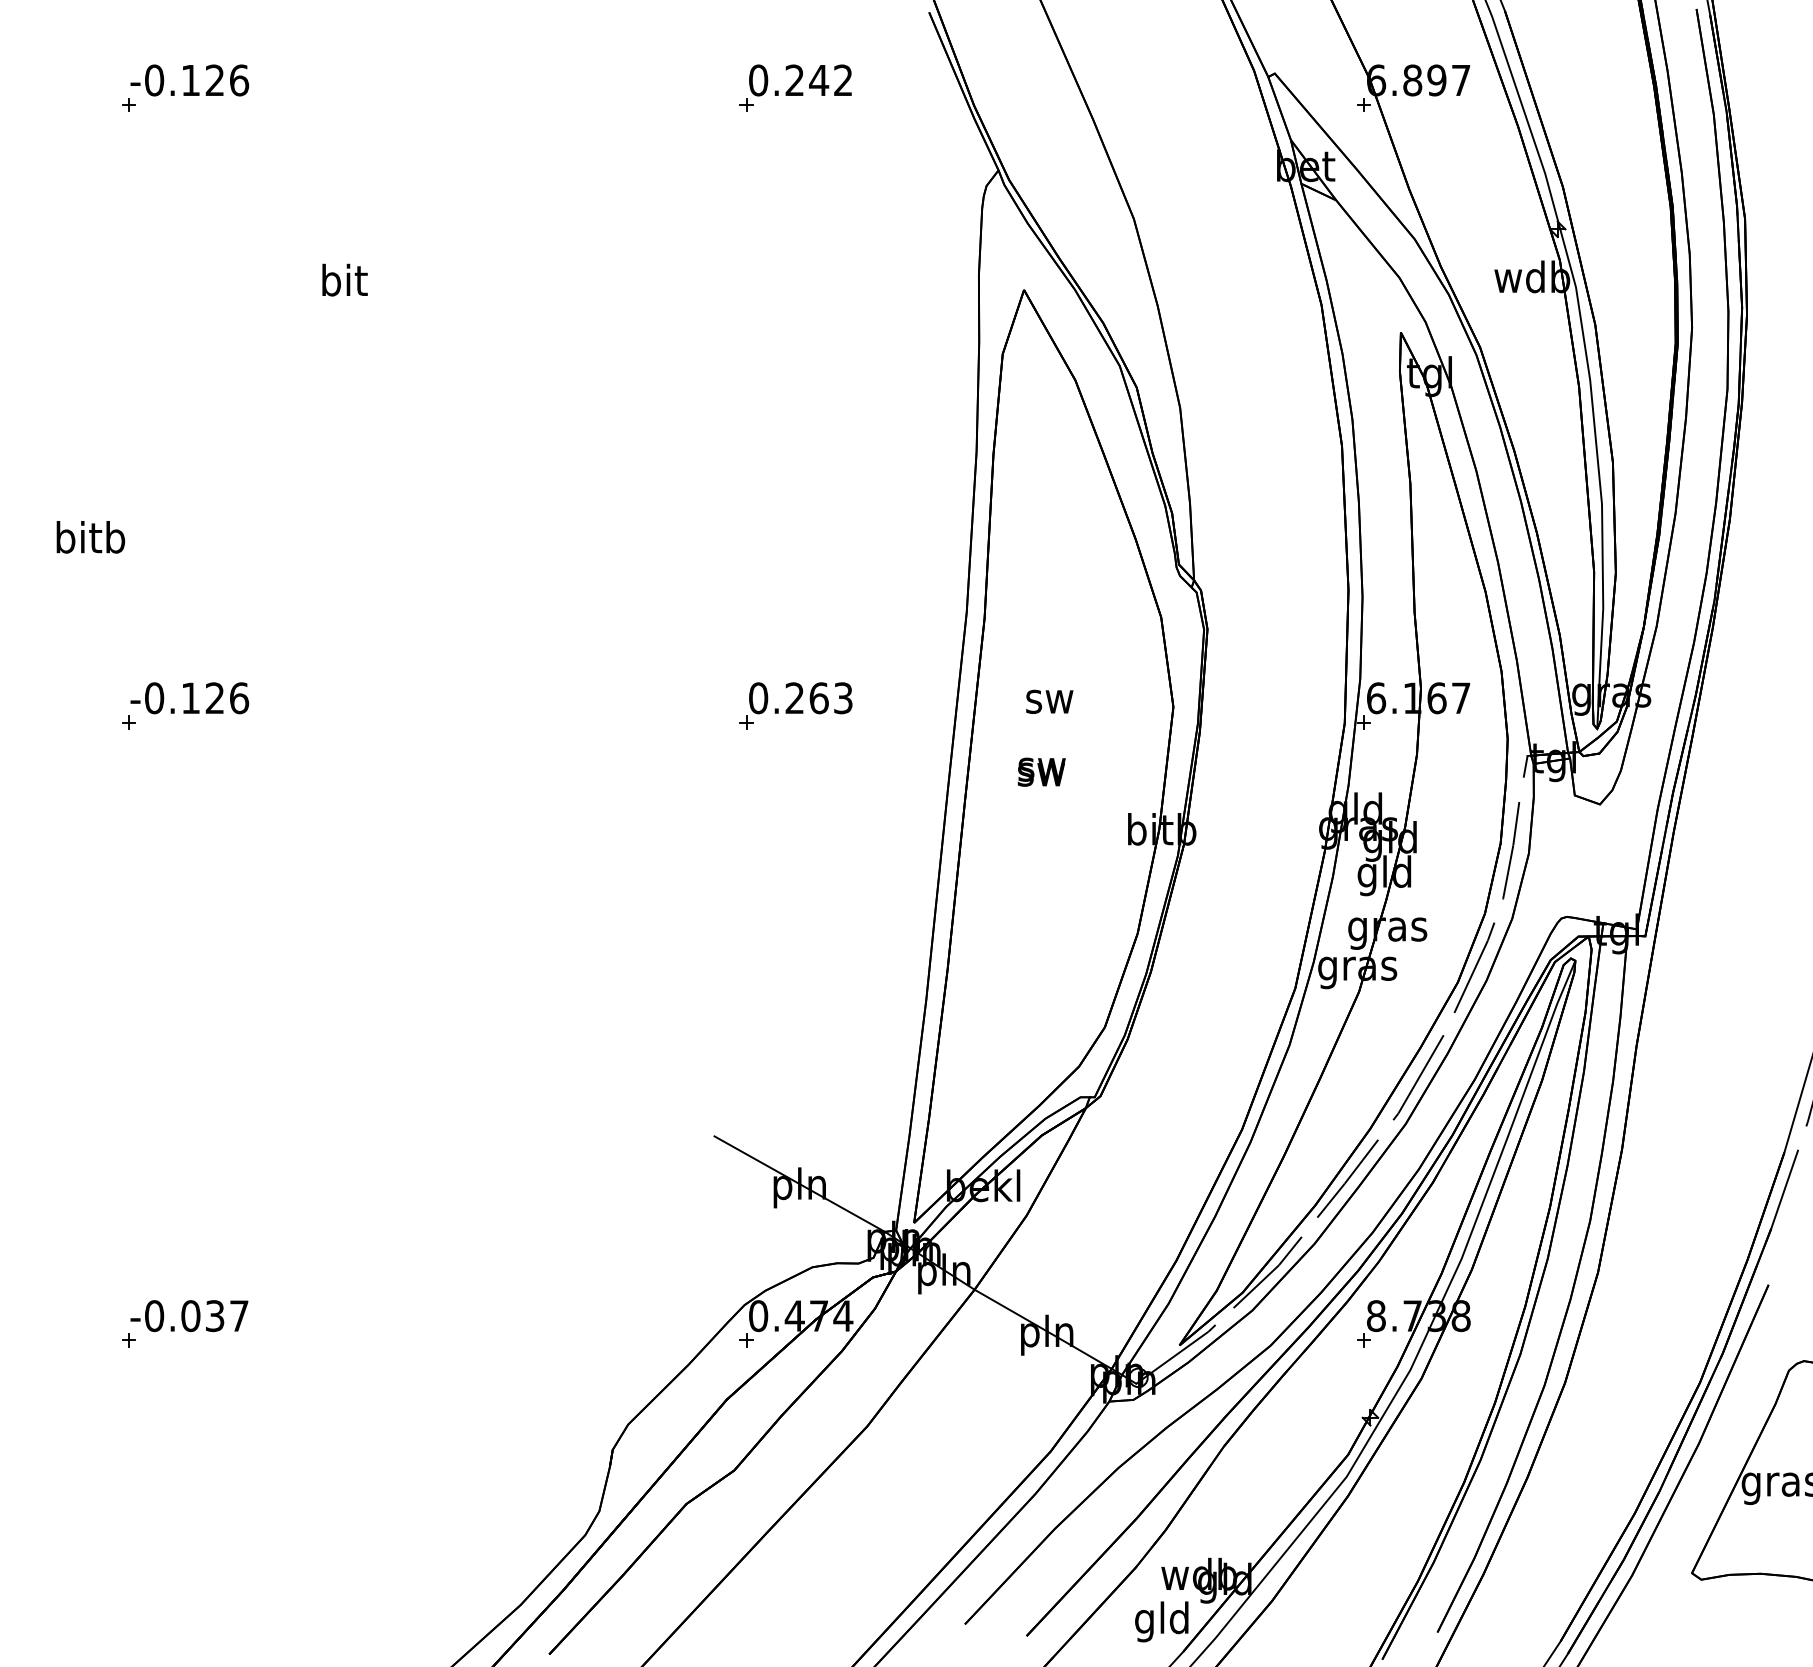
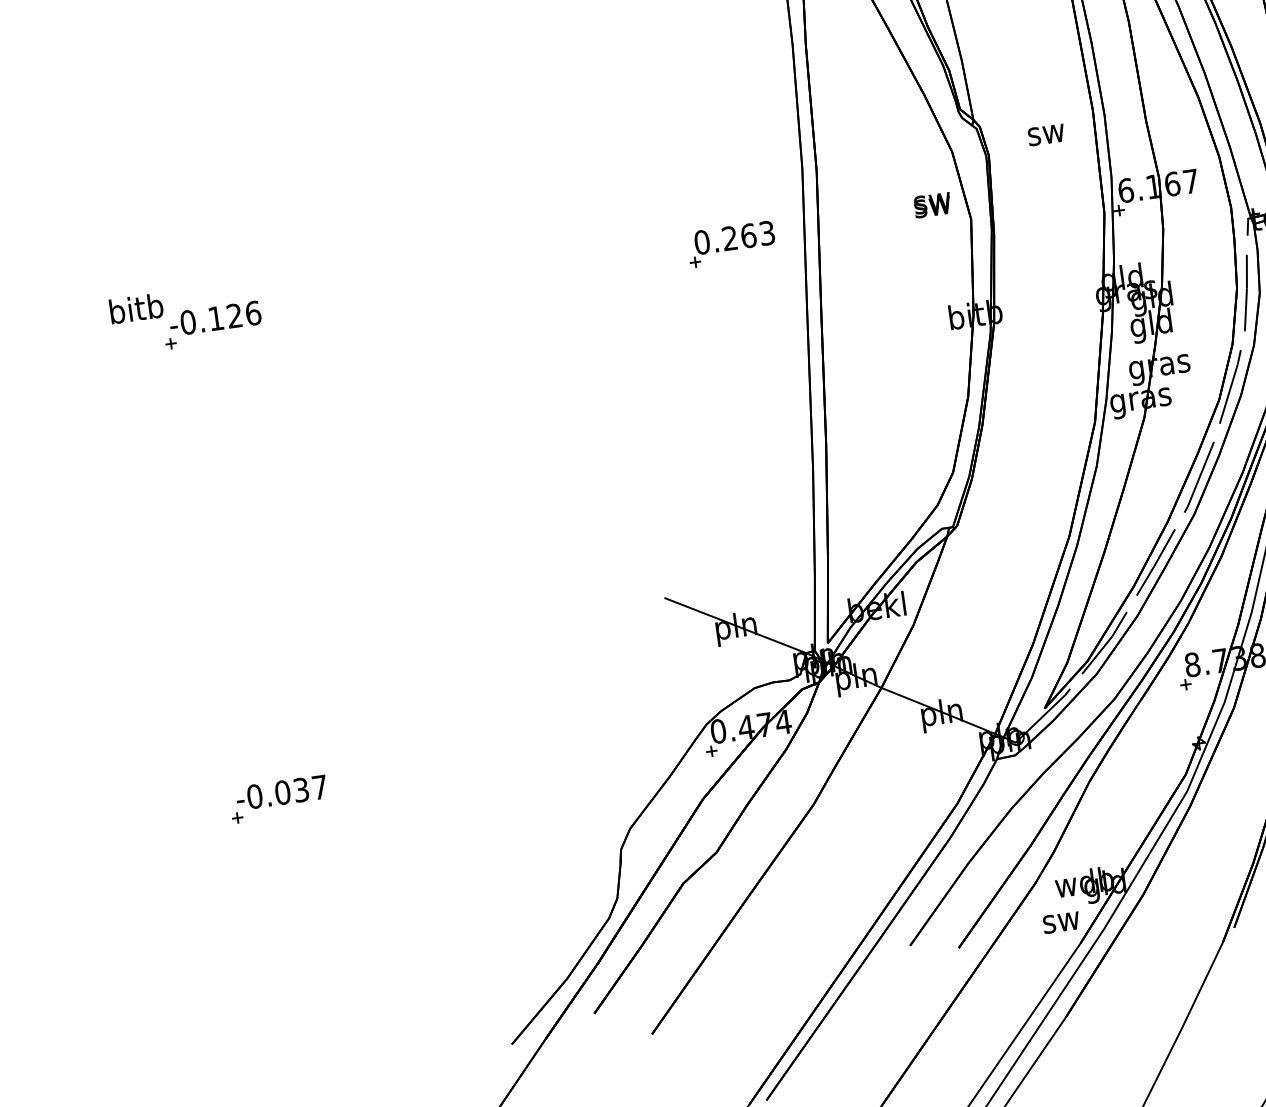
text: (90, 537) -> (136, 308), moved
text: (1049, 701) -> (1046, 134), moved
part: (795, 705) -> (731, 243), moved
text: (1041, 771) -> (932, 204), moved
text: (1161, 1621) -> (1060, 922), gld -> sw

